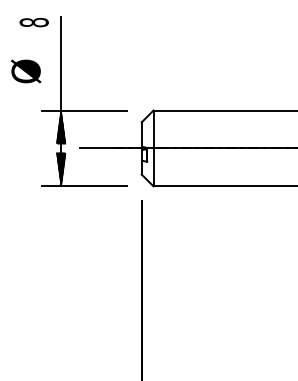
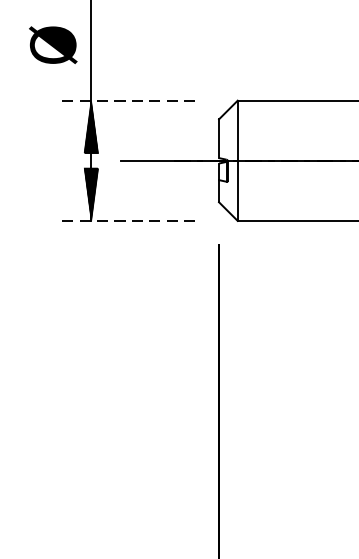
text: (26, 71) -> (53, 45), moved
line: (83, 110) -> (126, 100), solid -> dashed
line: (83, 186) -> (126, 221), solid -> dashed

